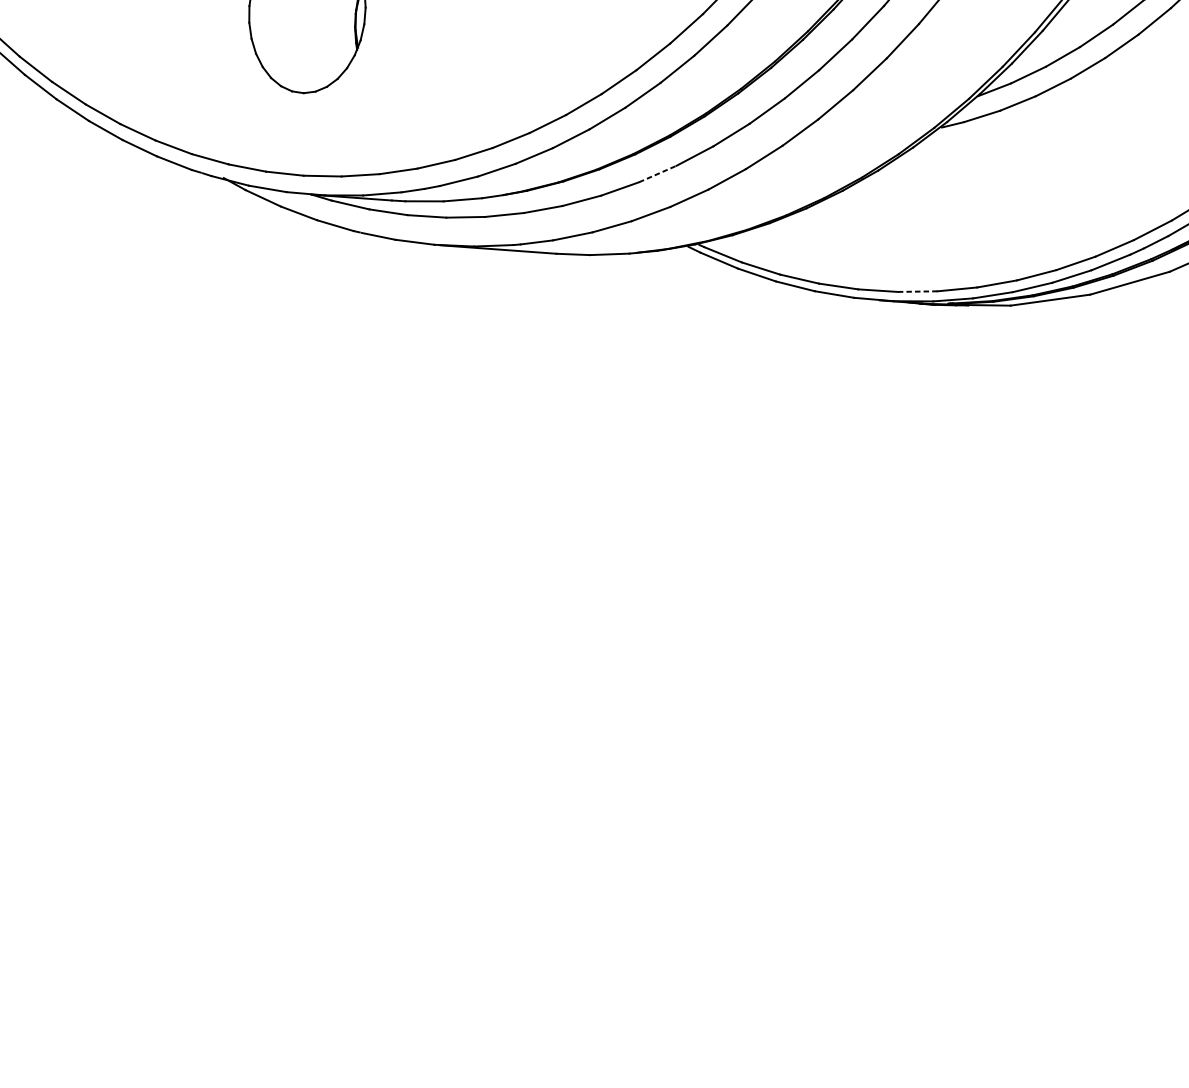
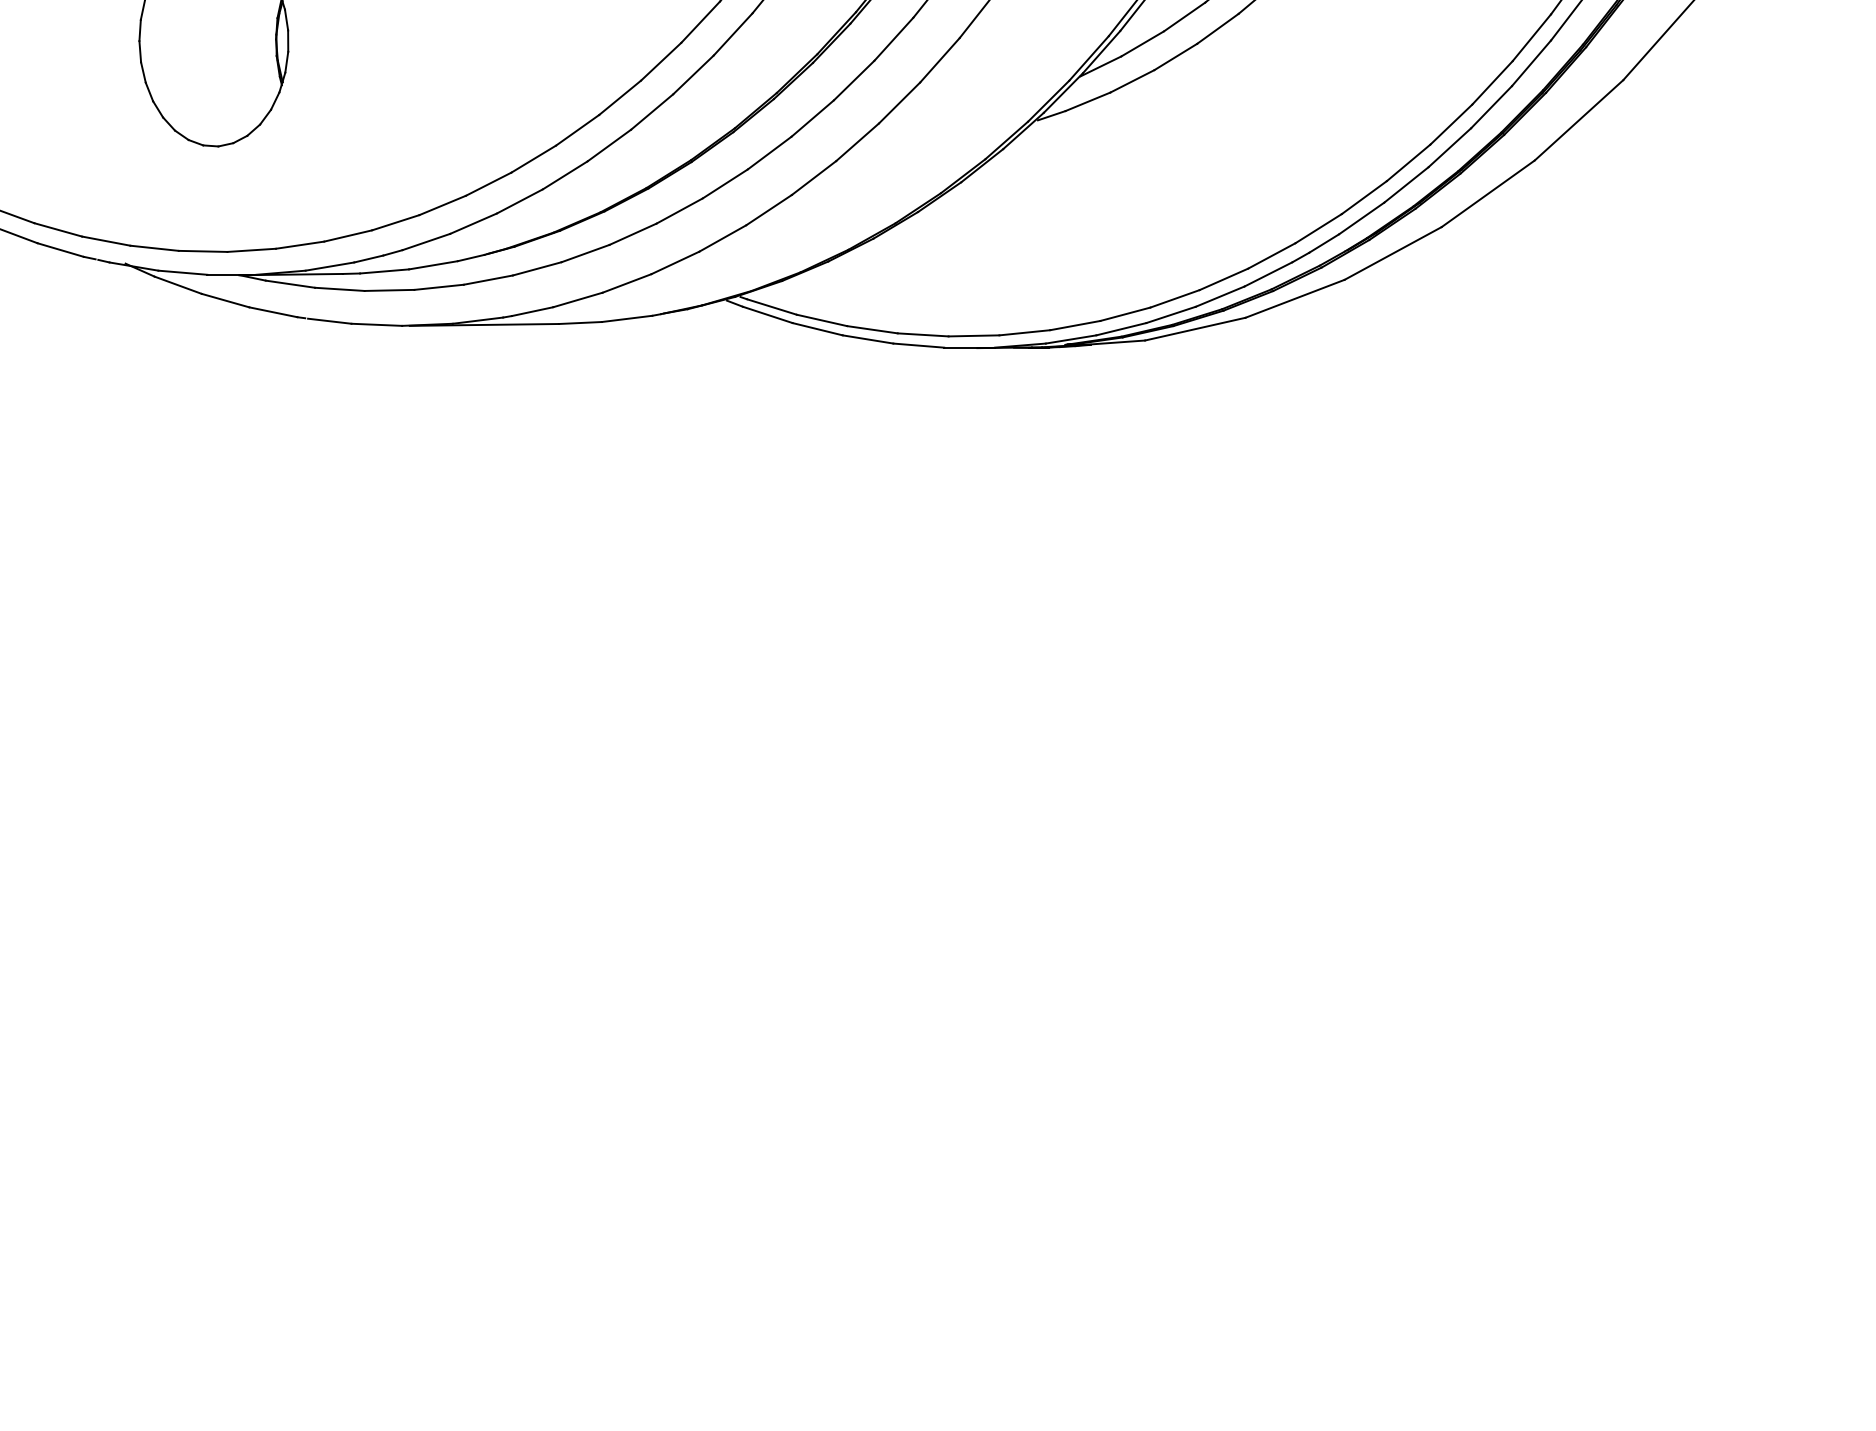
line: (658, 173) -> (680, 210), dashed -> solid
line: (917, 291) -> (1024, 332), dashed -> solid

